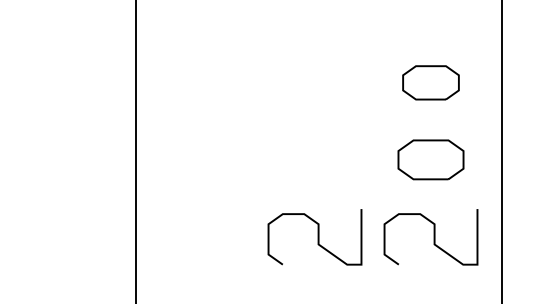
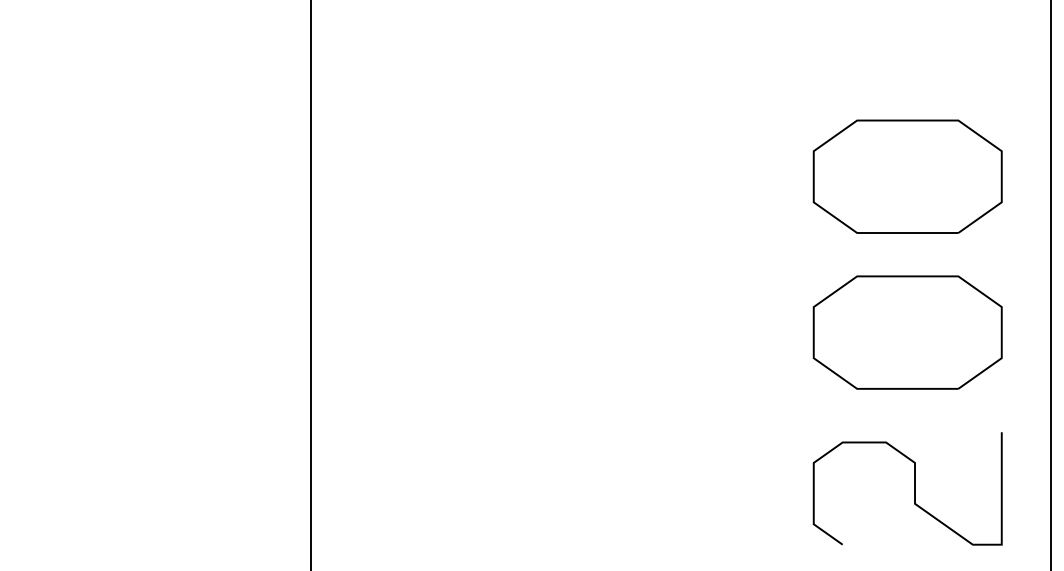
part: (430, 82) -> (906, 176), size x1.67
part: (430, 159) -> (906, 331), size x1.43
curve: (317, 237) -> (678, 489), removed

